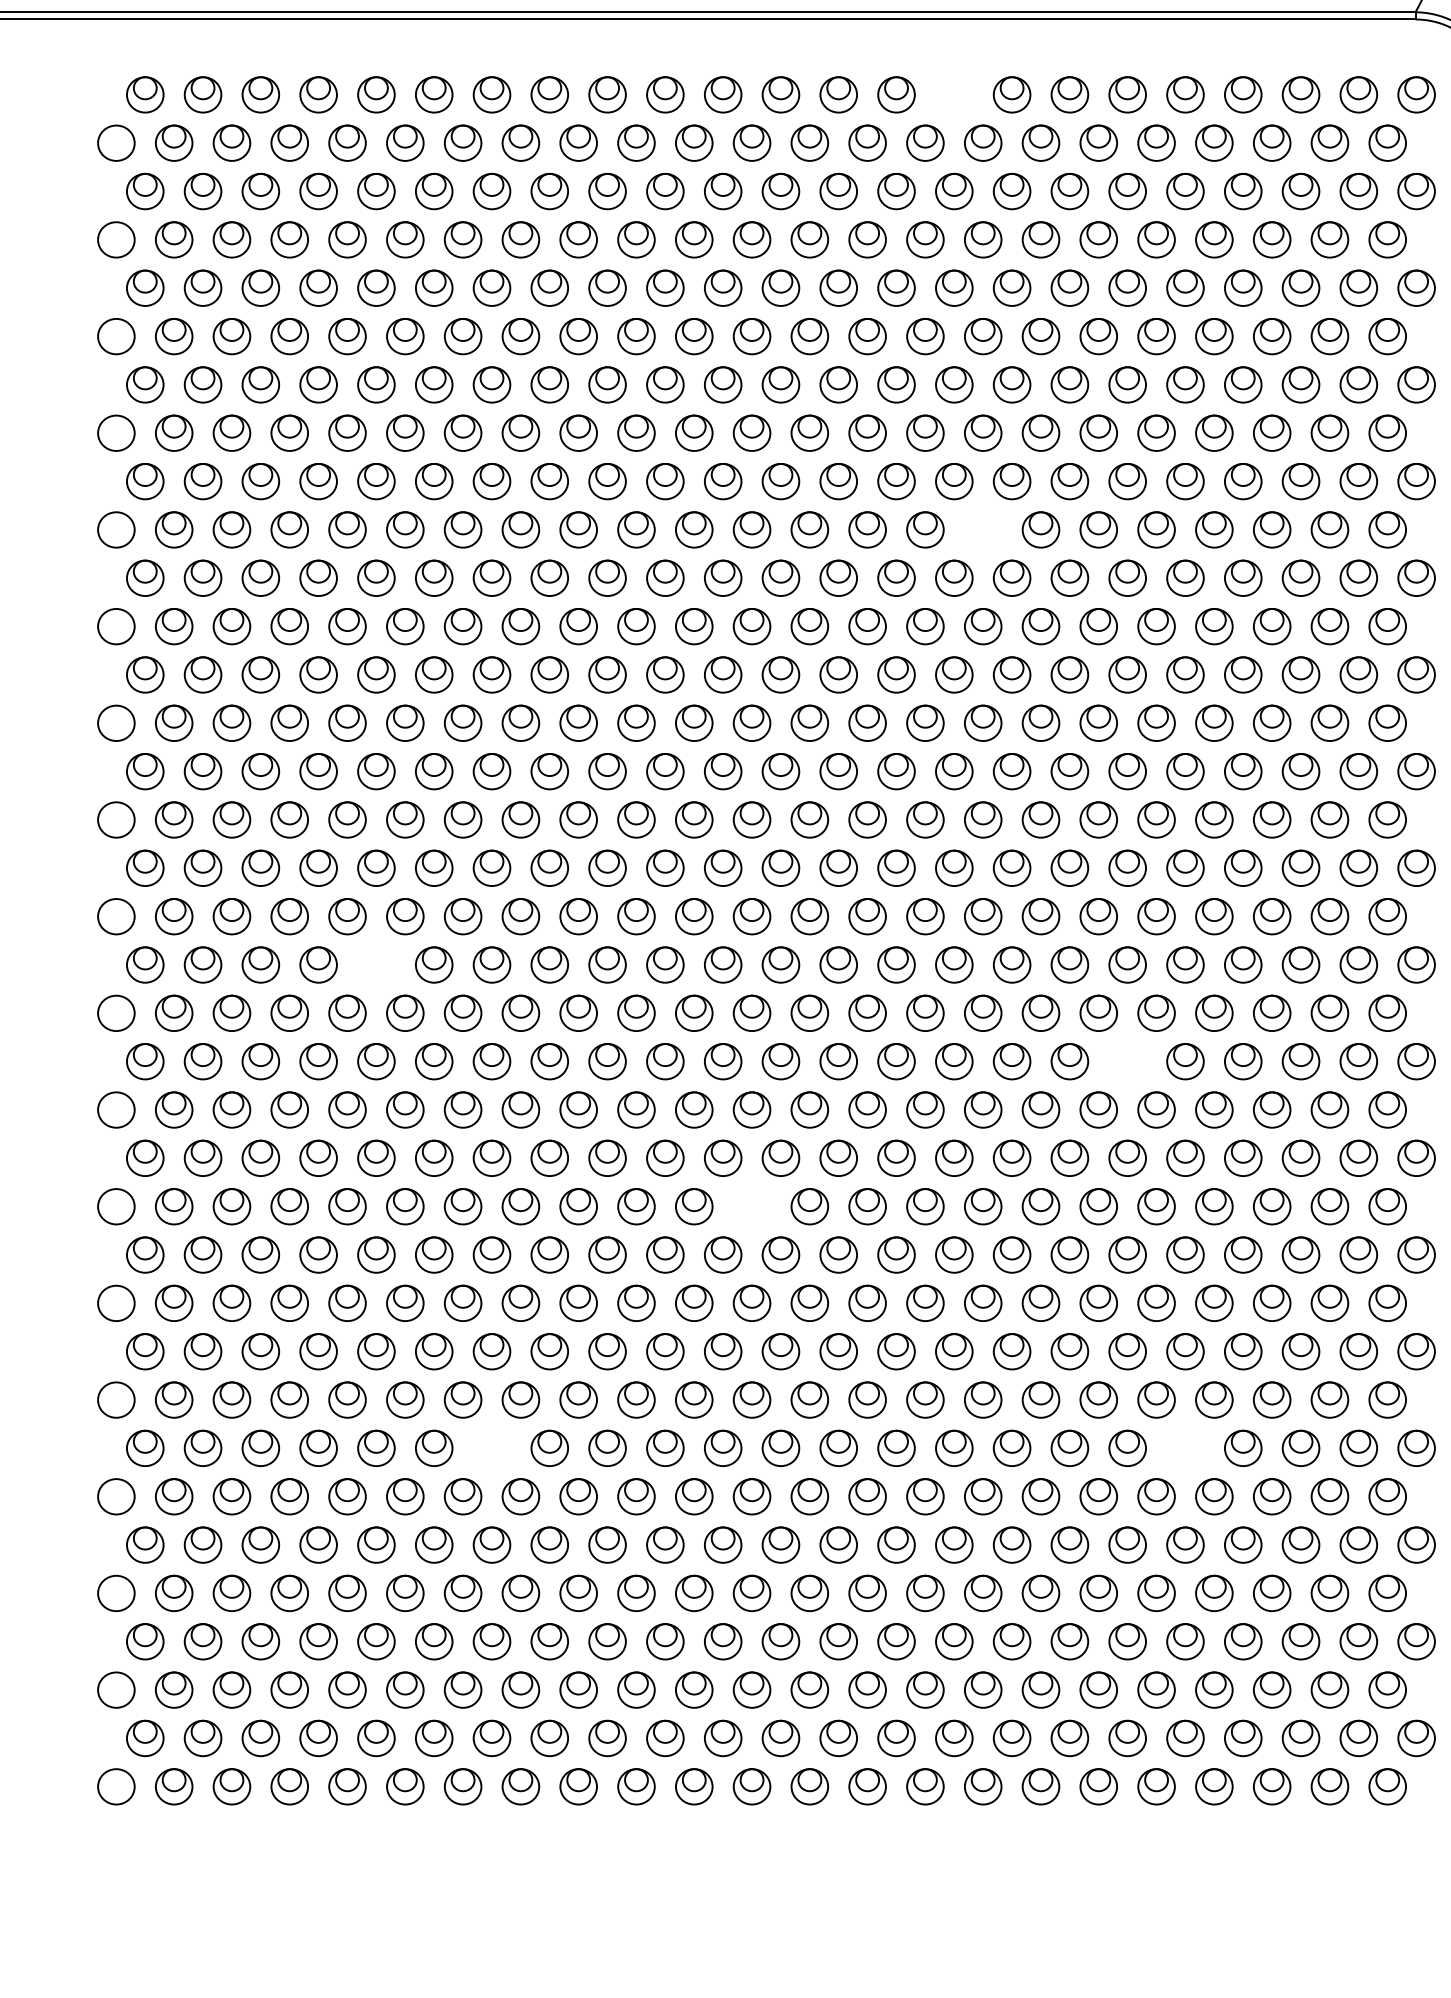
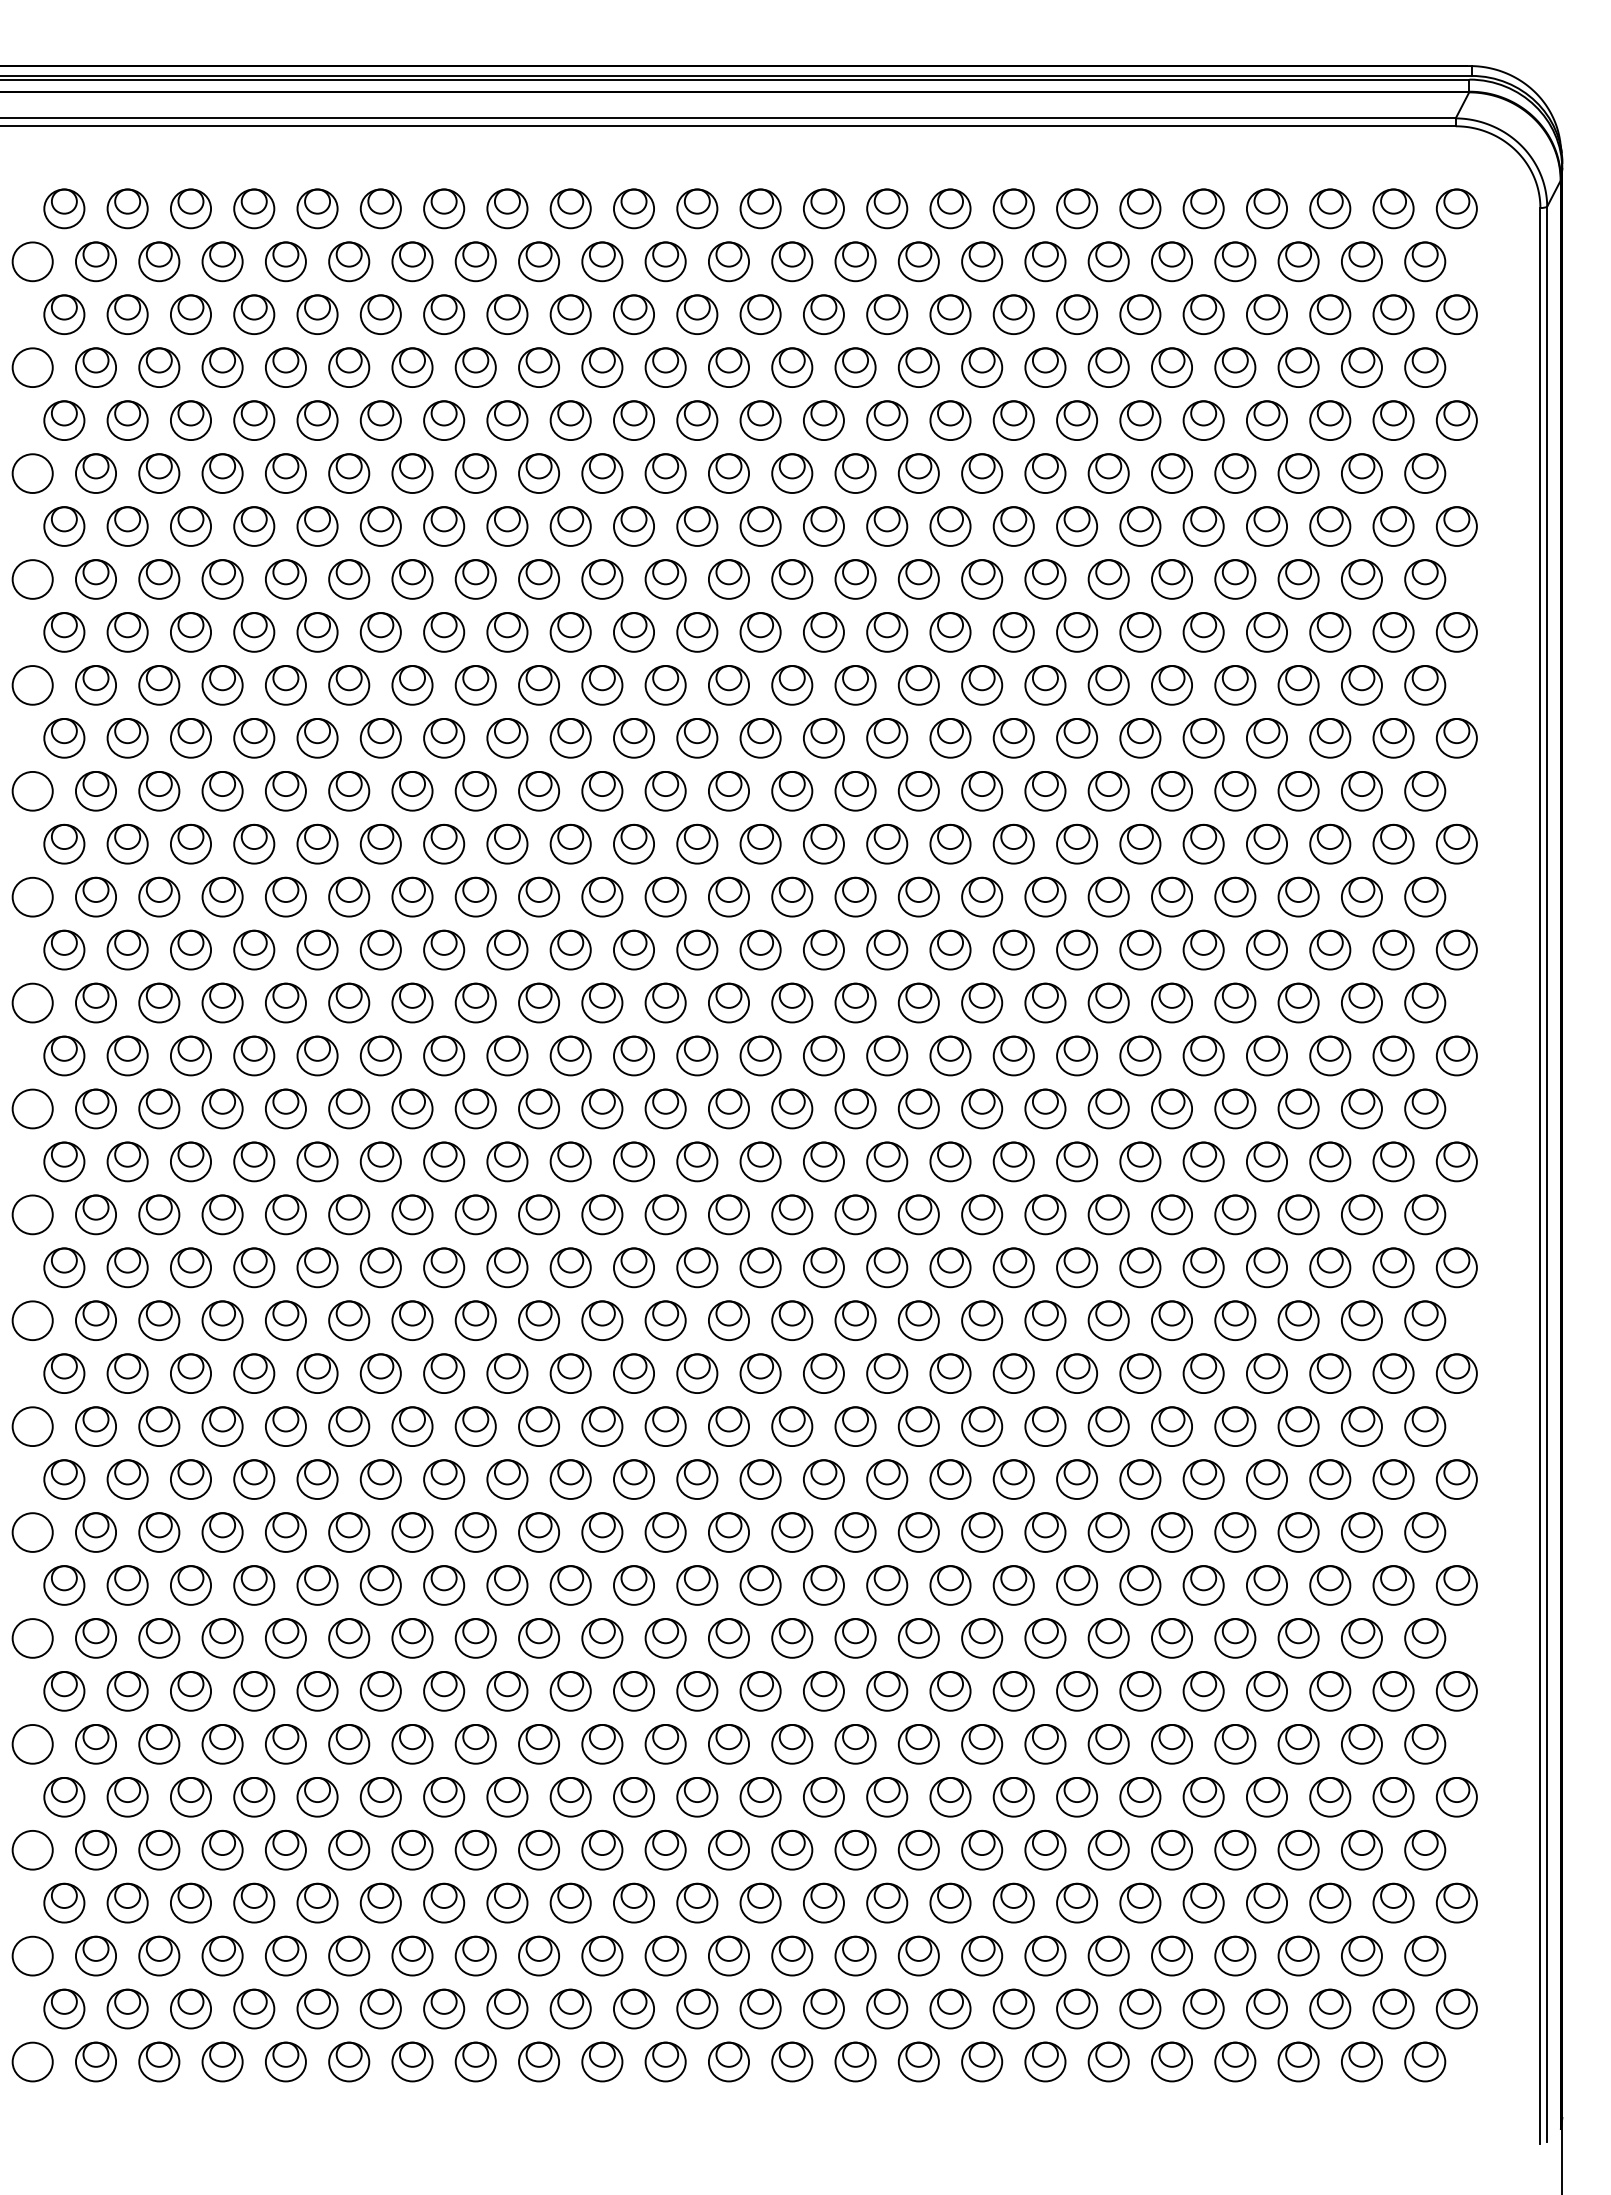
part: (954, 94) -> (950, 208), added
part: (983, 530) -> (982, 685), added
part: (376, 964) -> (317, 1161), added
part: (1127, 1061) -> (1140, 1267), added
part: (751, 1206) -> (728, 1426), added
part: (492, 1448) -> (444, 1691), added
part: (1185, 1448) -> (1203, 1691), added

